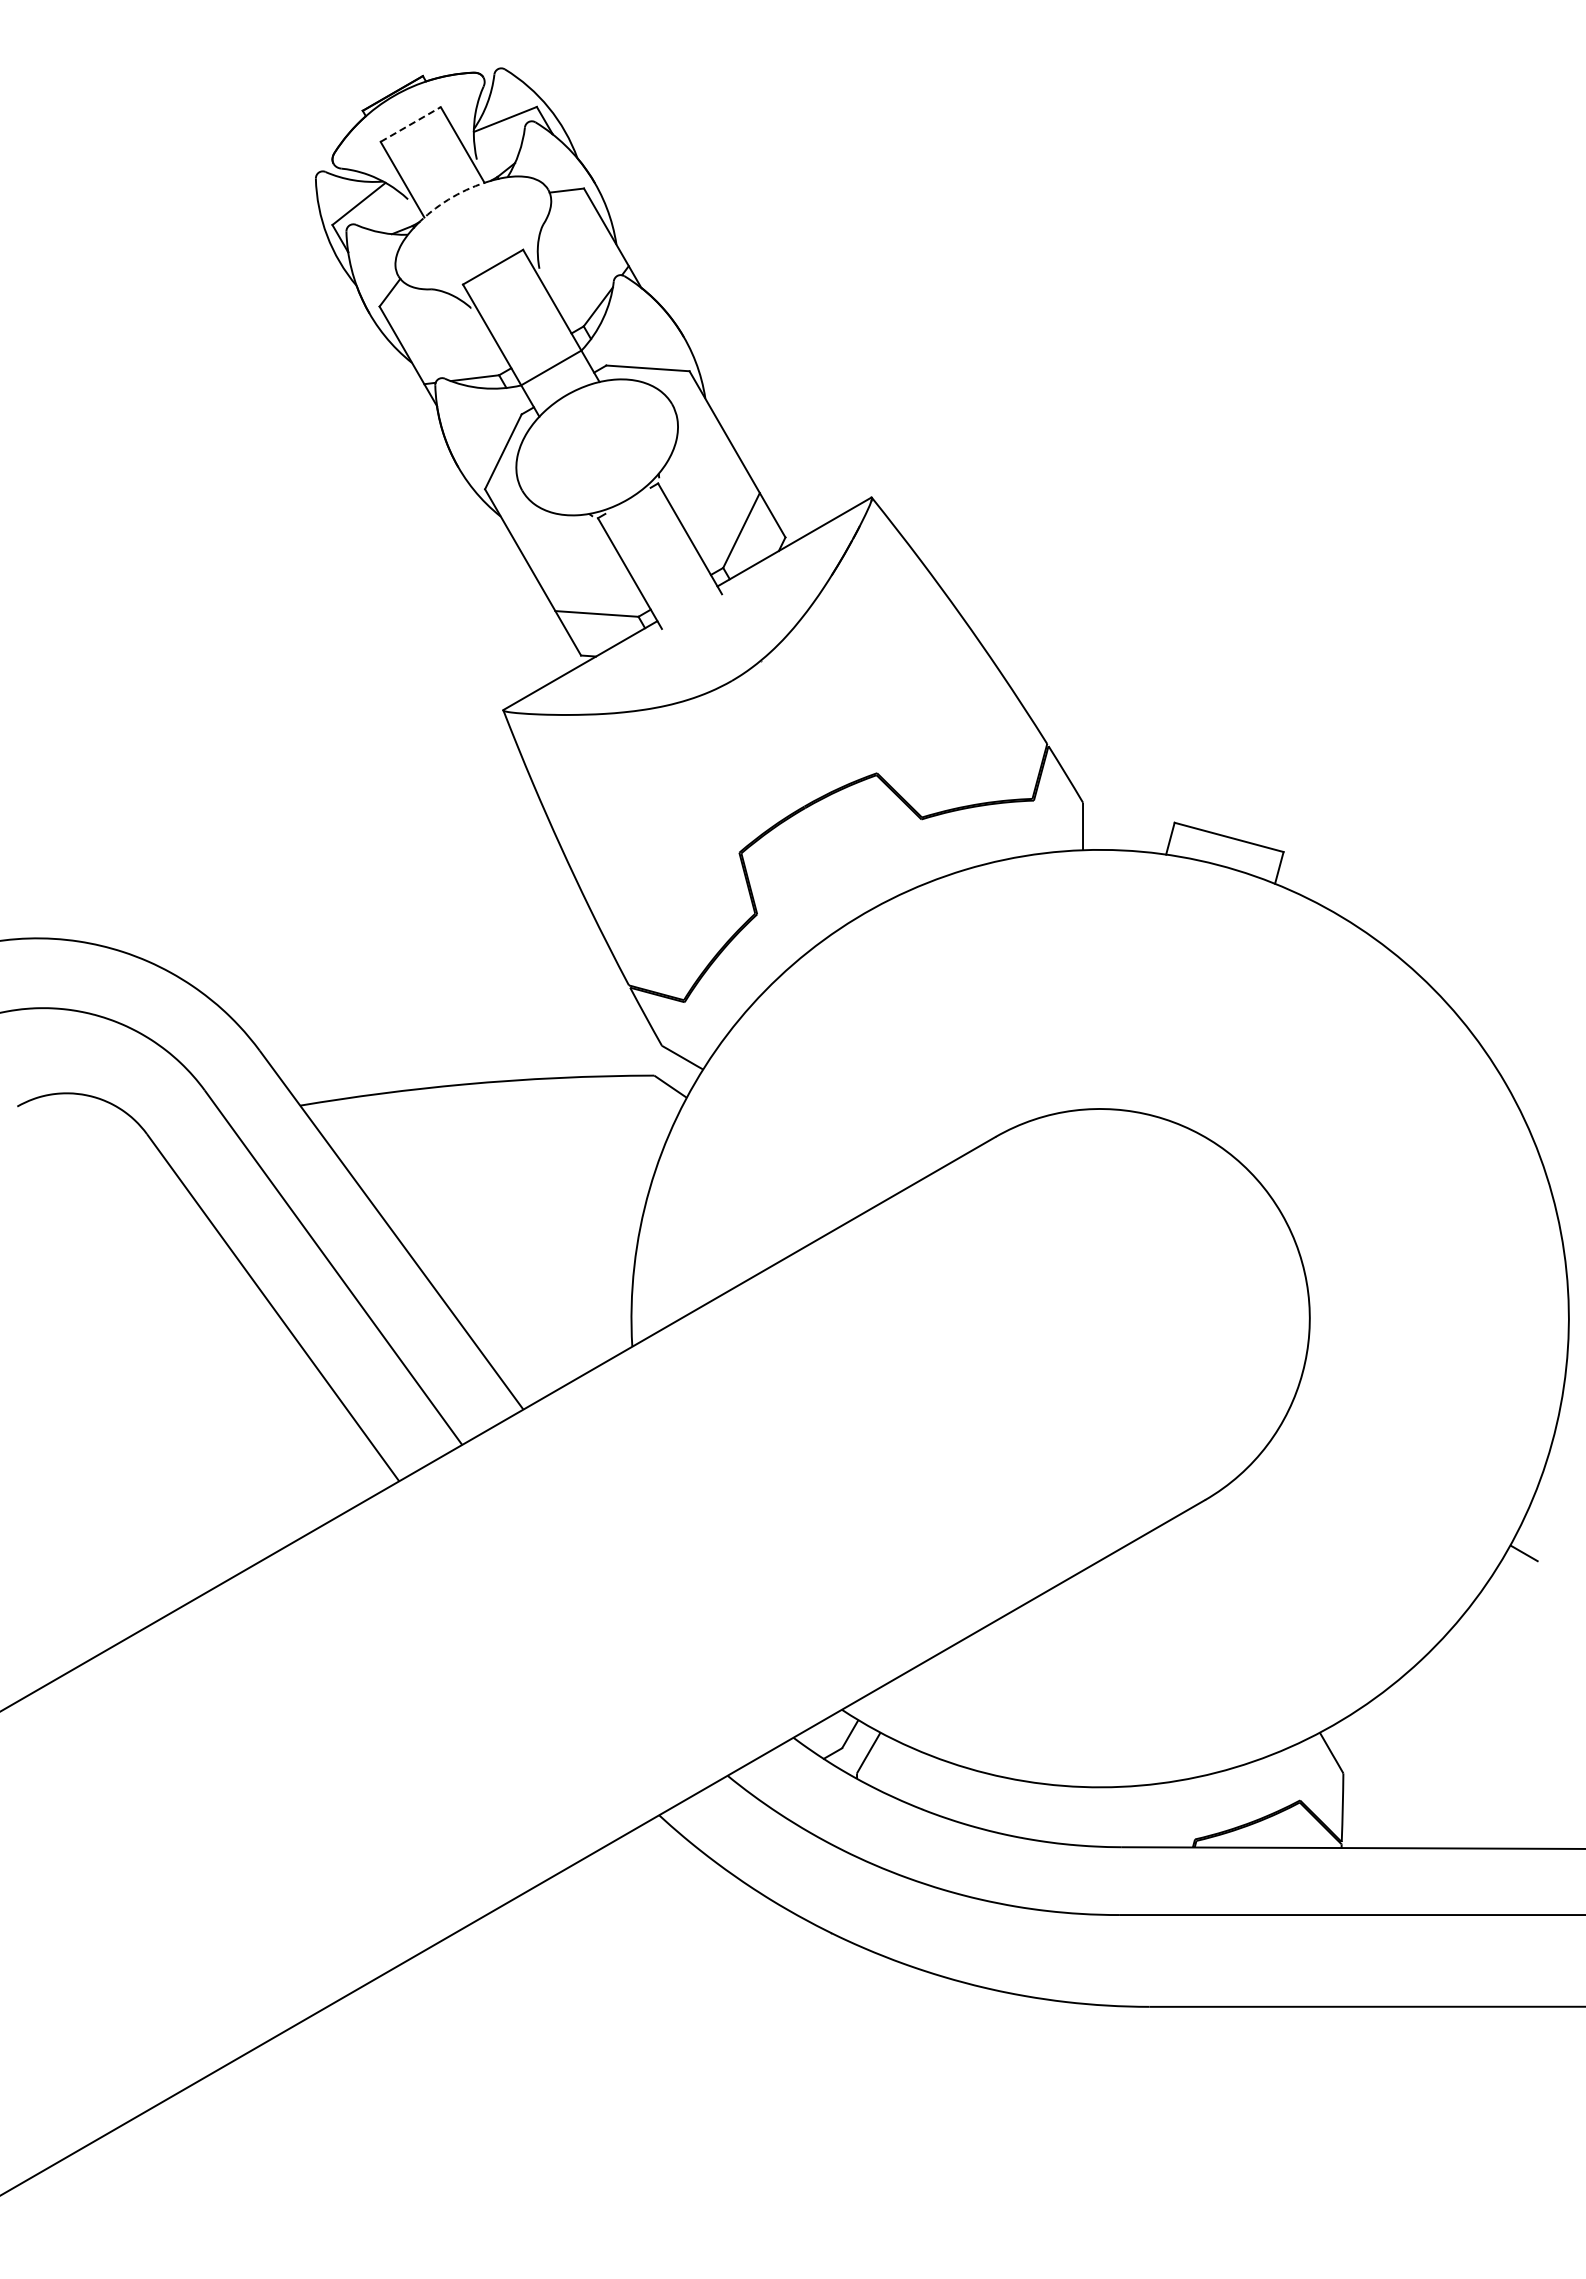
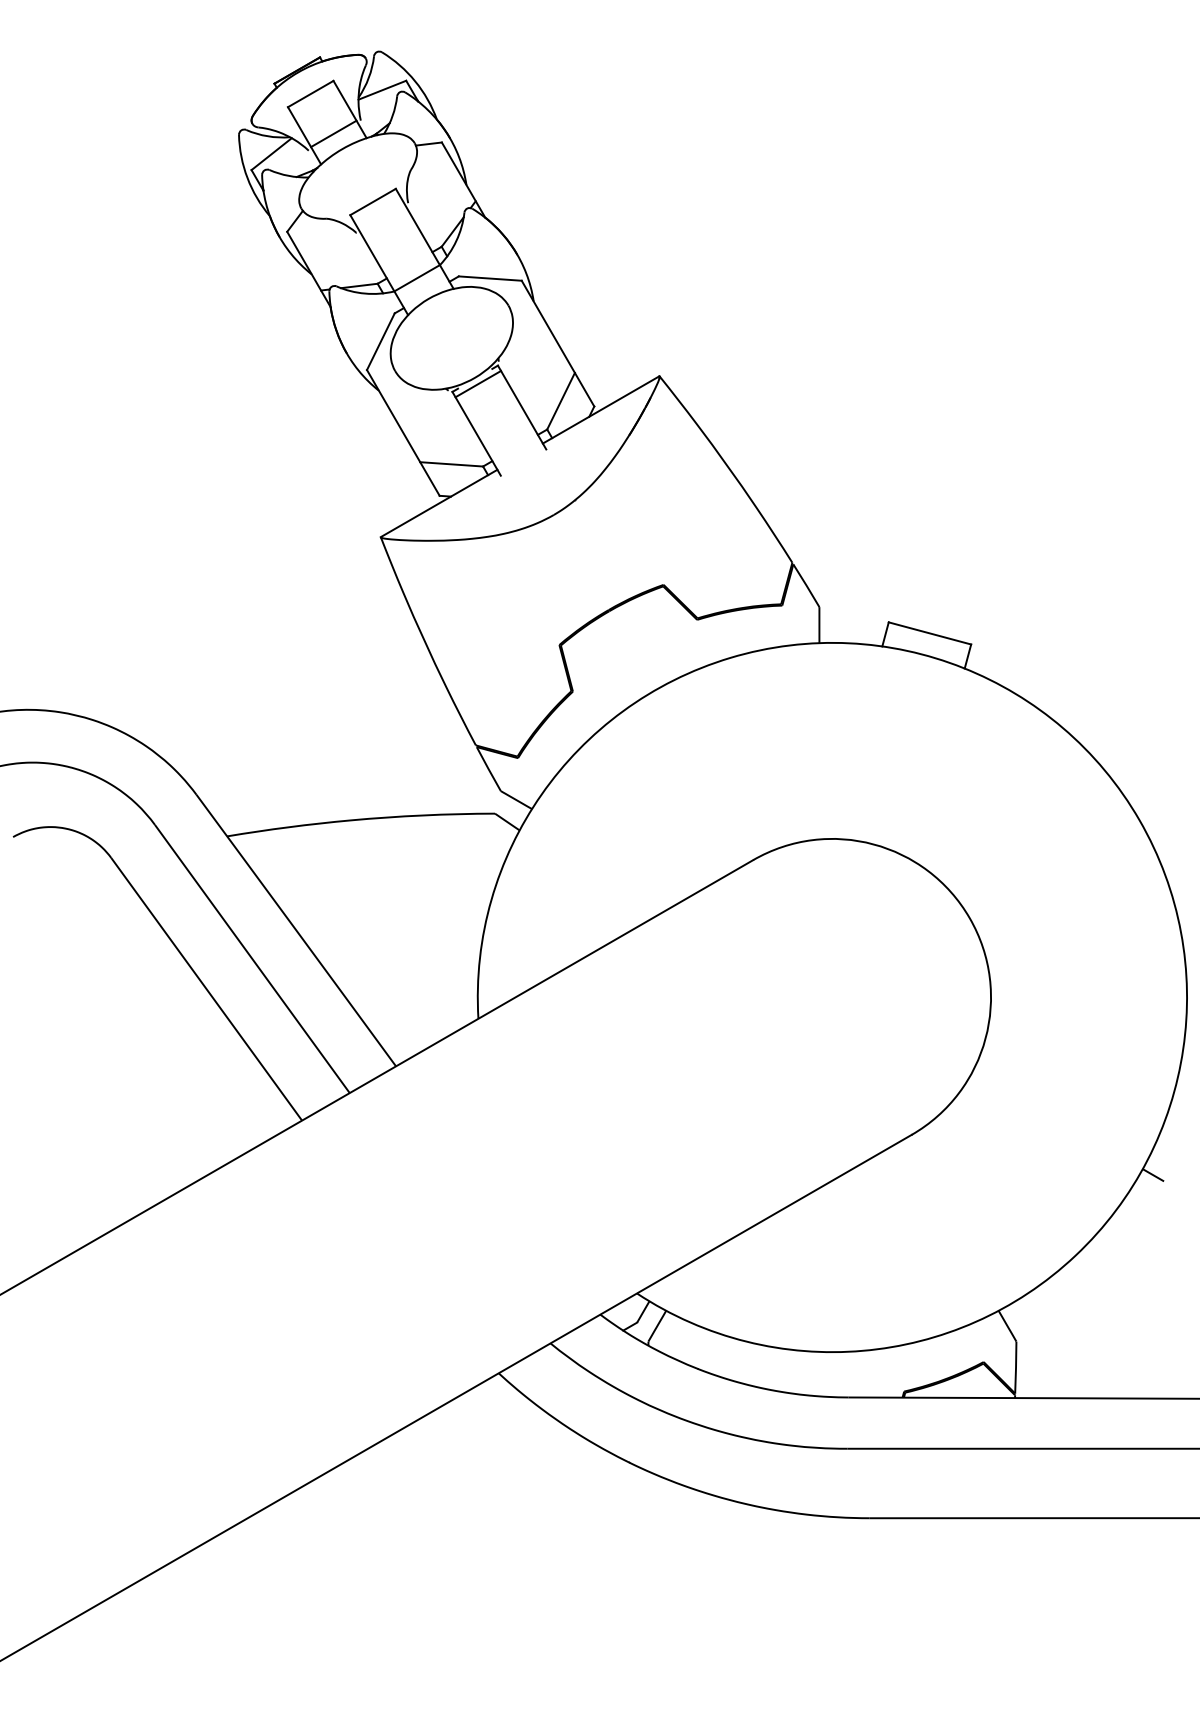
line: (410, 124) -> (310, 94), dashed -> solid
line: (441, 176) -> (334, 133), added
arc: (452, 197) -> (342, 149), dashed -> solid
line: (632, 507) -> (478, 383), added

